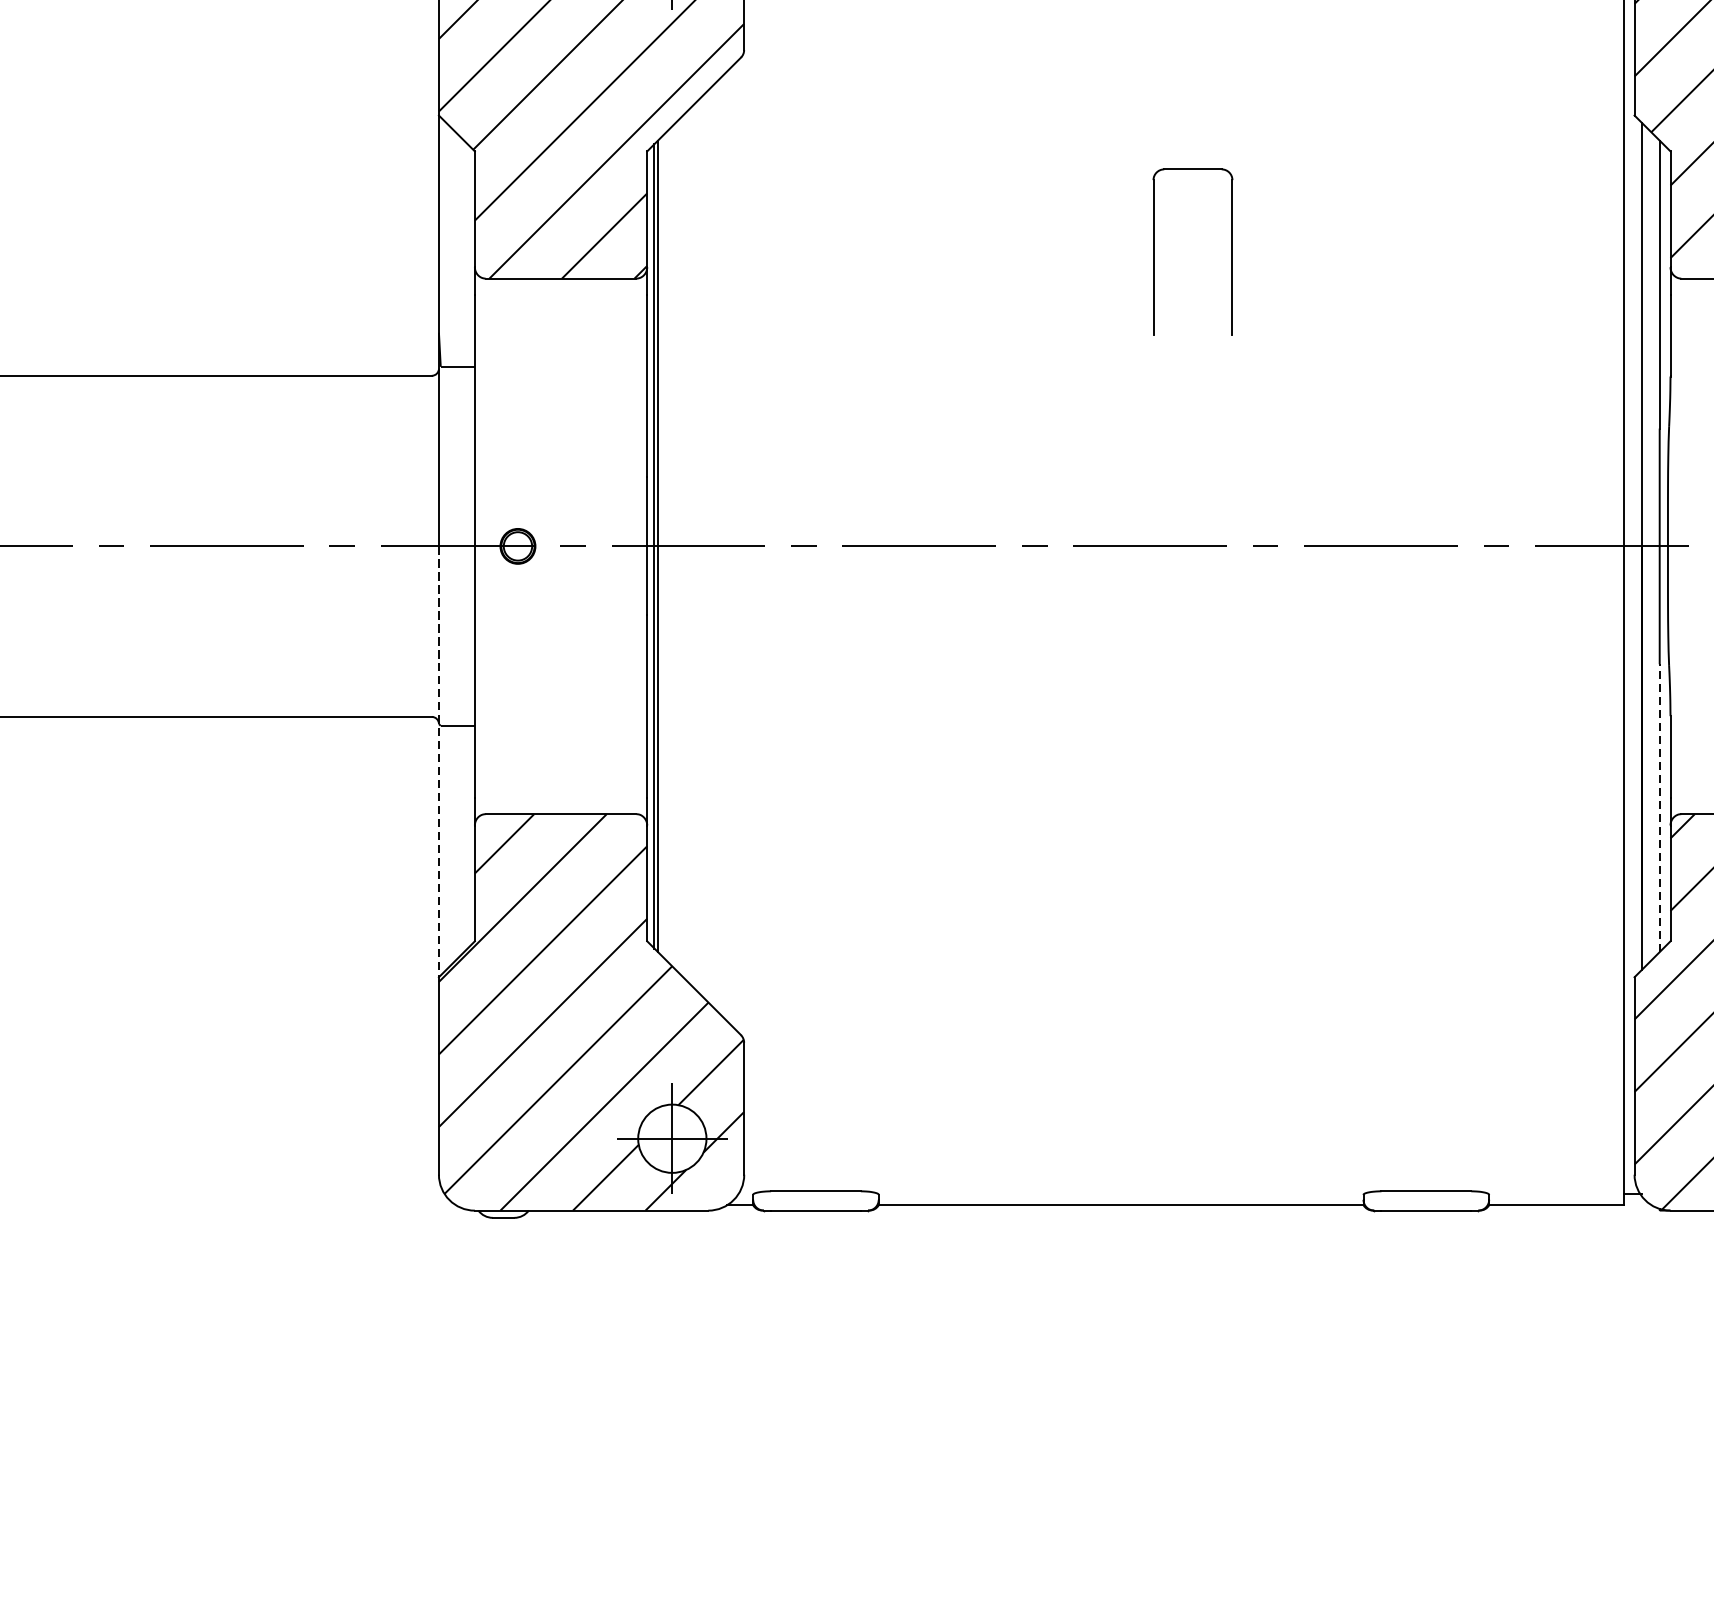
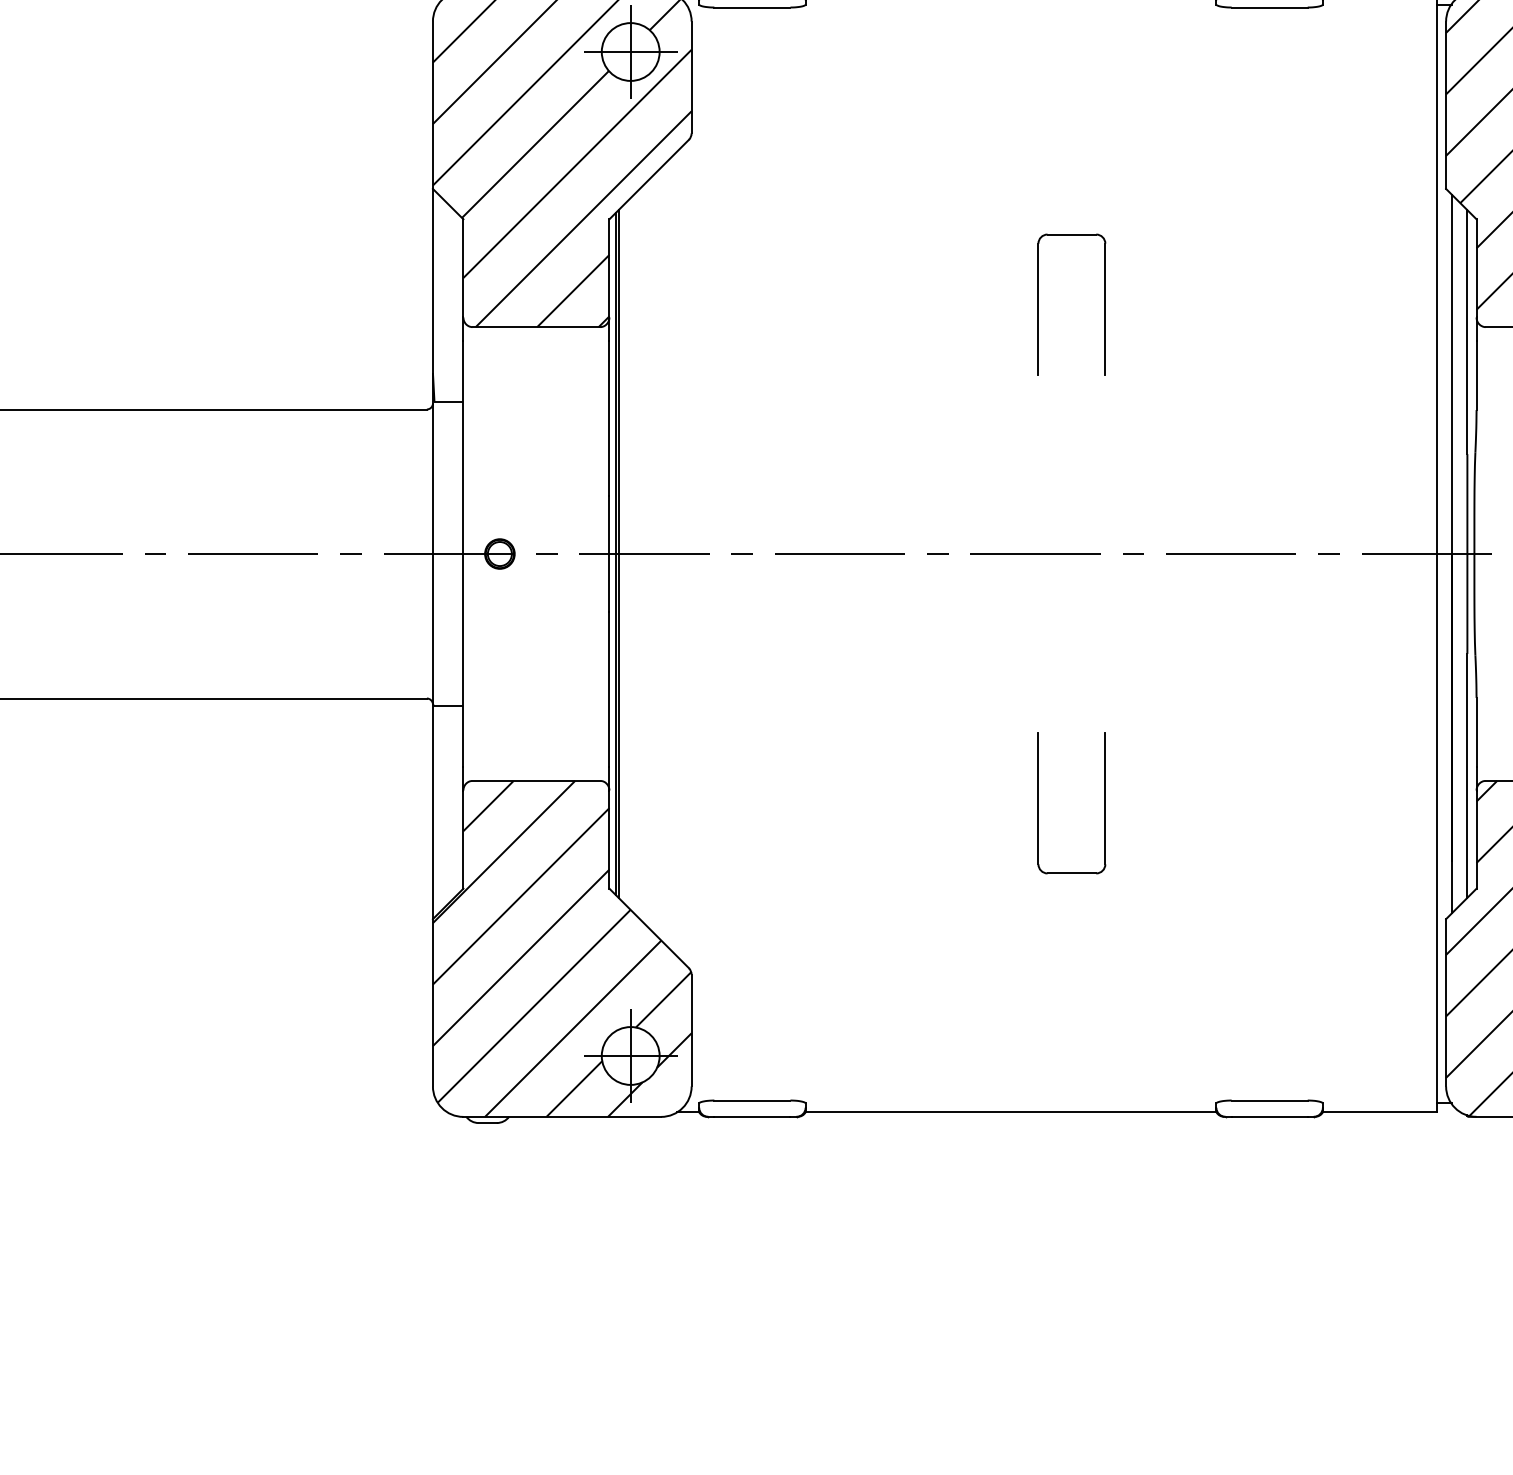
line: (438, 761) -> (432, 736), dashed -> solid
line: (1659, 807) -> (1467, 775), dashed -> solid
part: (1153, 840) -> (1038, 803), added

